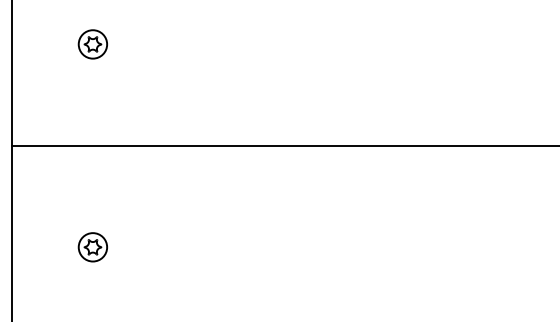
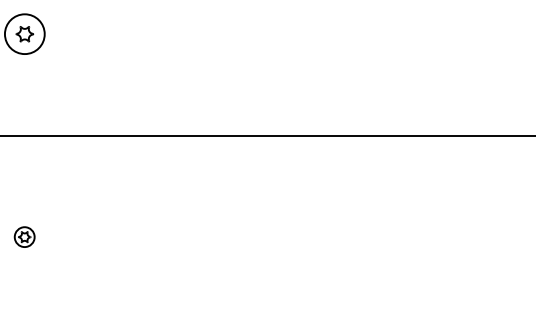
circle: (92, 44) -> (24, 34), size x1.4
part: (92, 247) -> (24, 237), size x0.7

